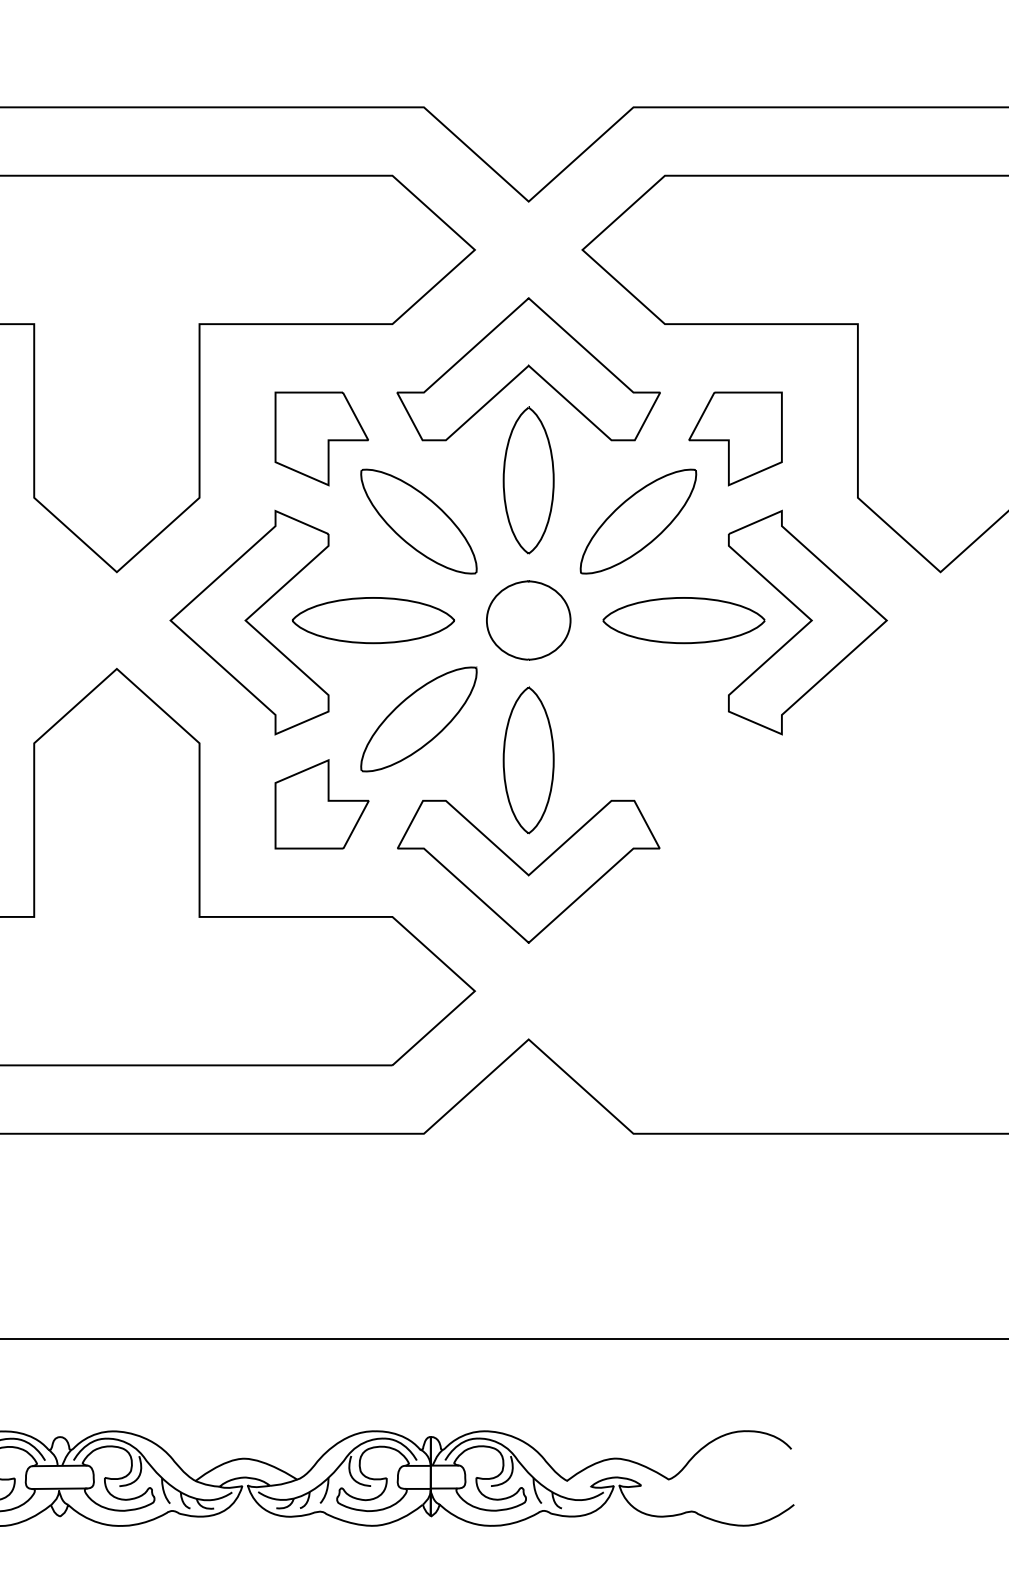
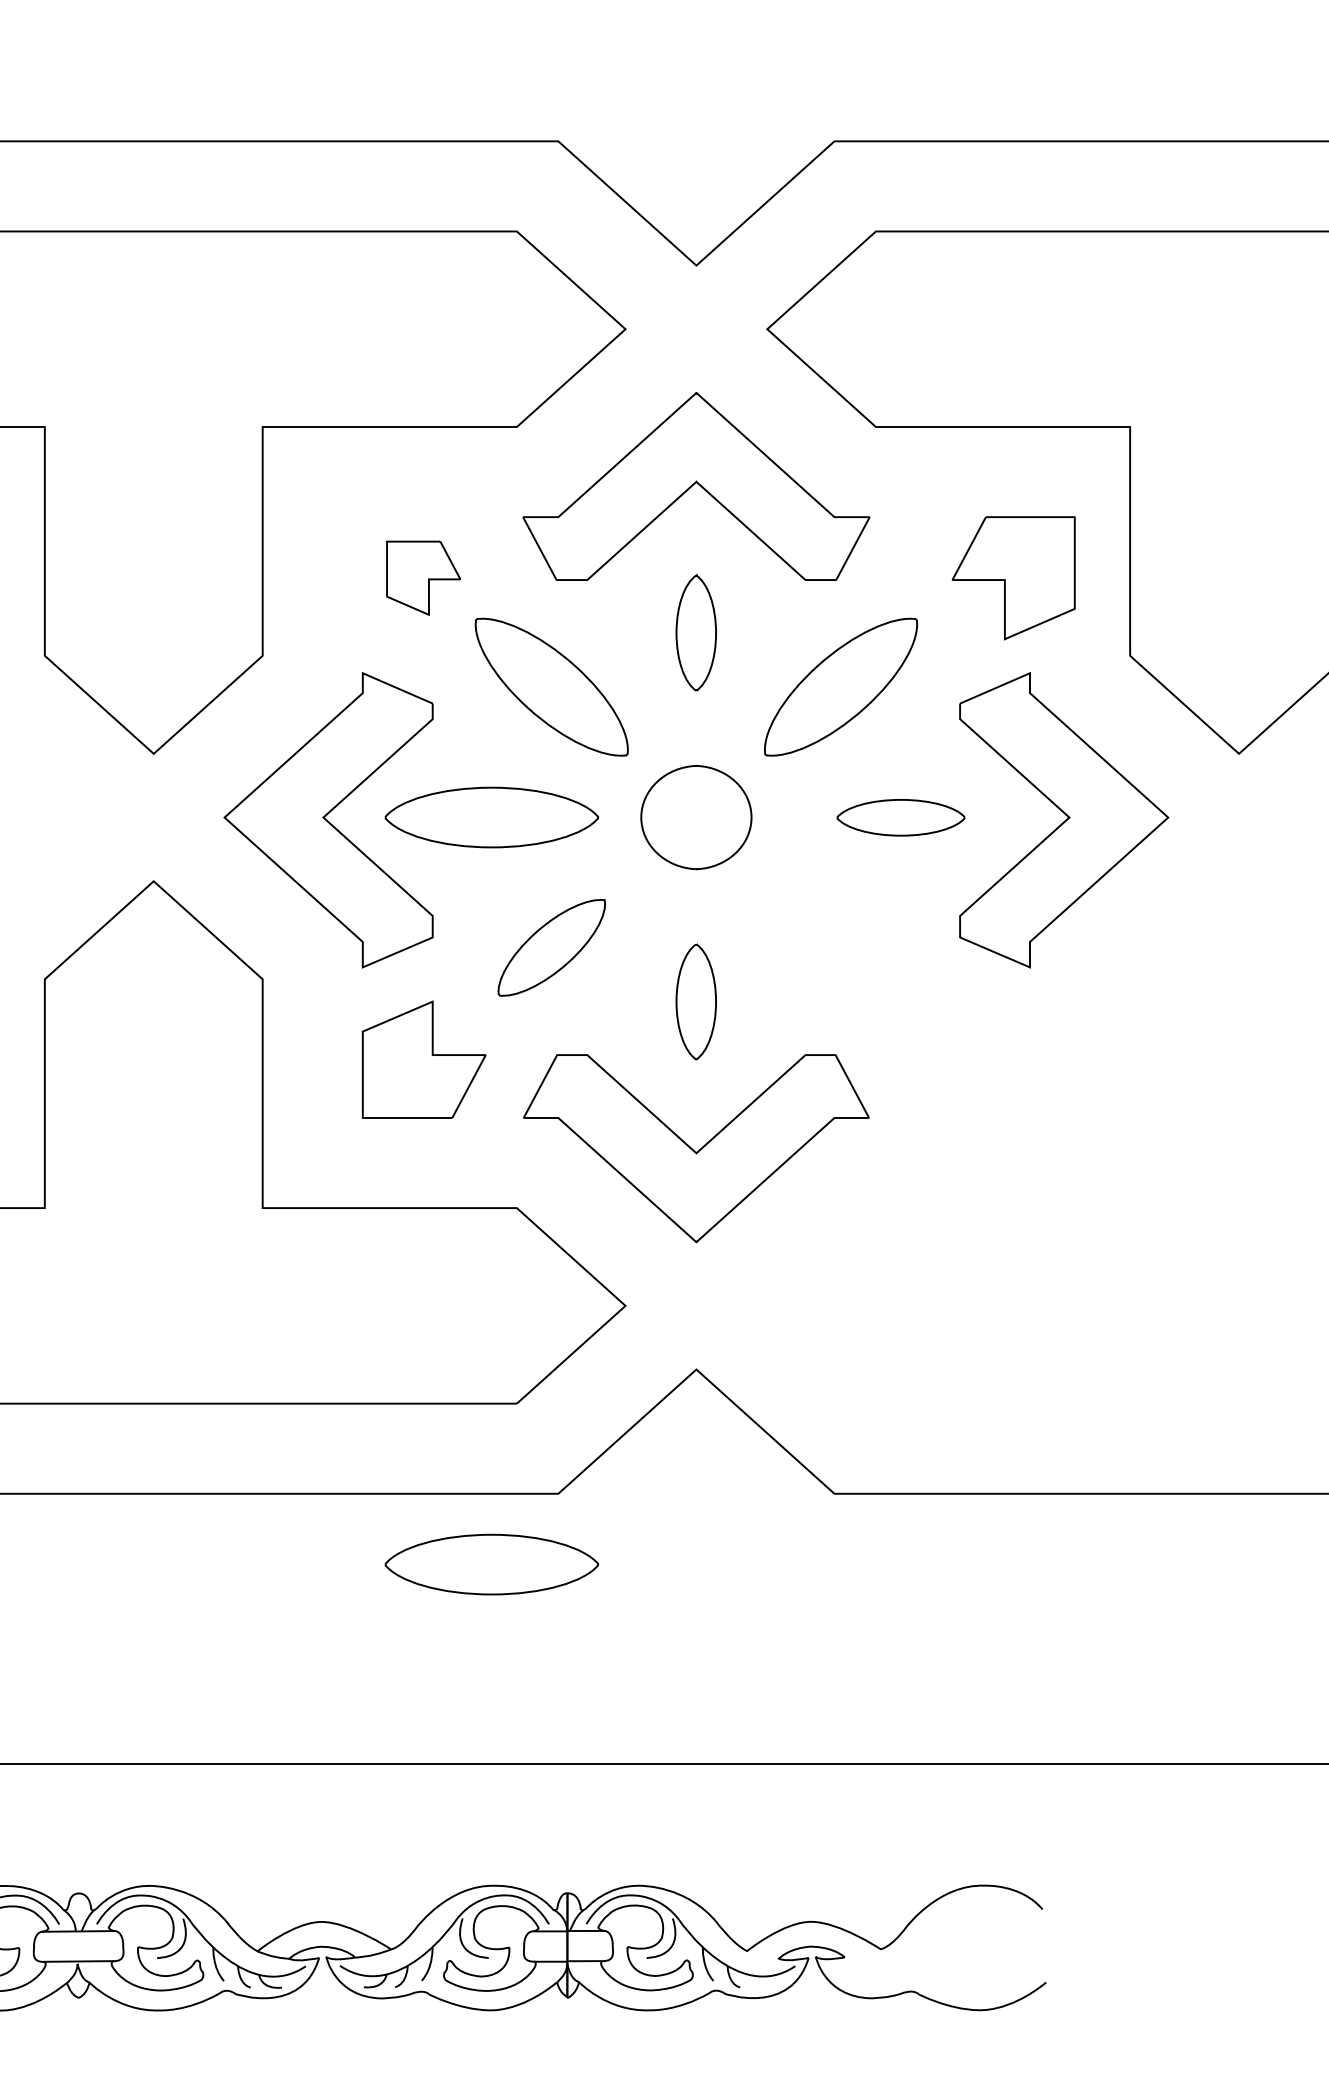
part: (321, 438) -> (423, 577), size x0.6
part: (735, 438) -> (1013, 577), moved
part: (528, 480) -> (696, 633), size x0.6
part: (683, 620) -> (900, 817), size x0.6
part: (418, 719) -> (551, 947), size x0.7
part: (528, 760) -> (696, 1001), size x0.6
part: (373, 1187) -> (491, 1564), added

